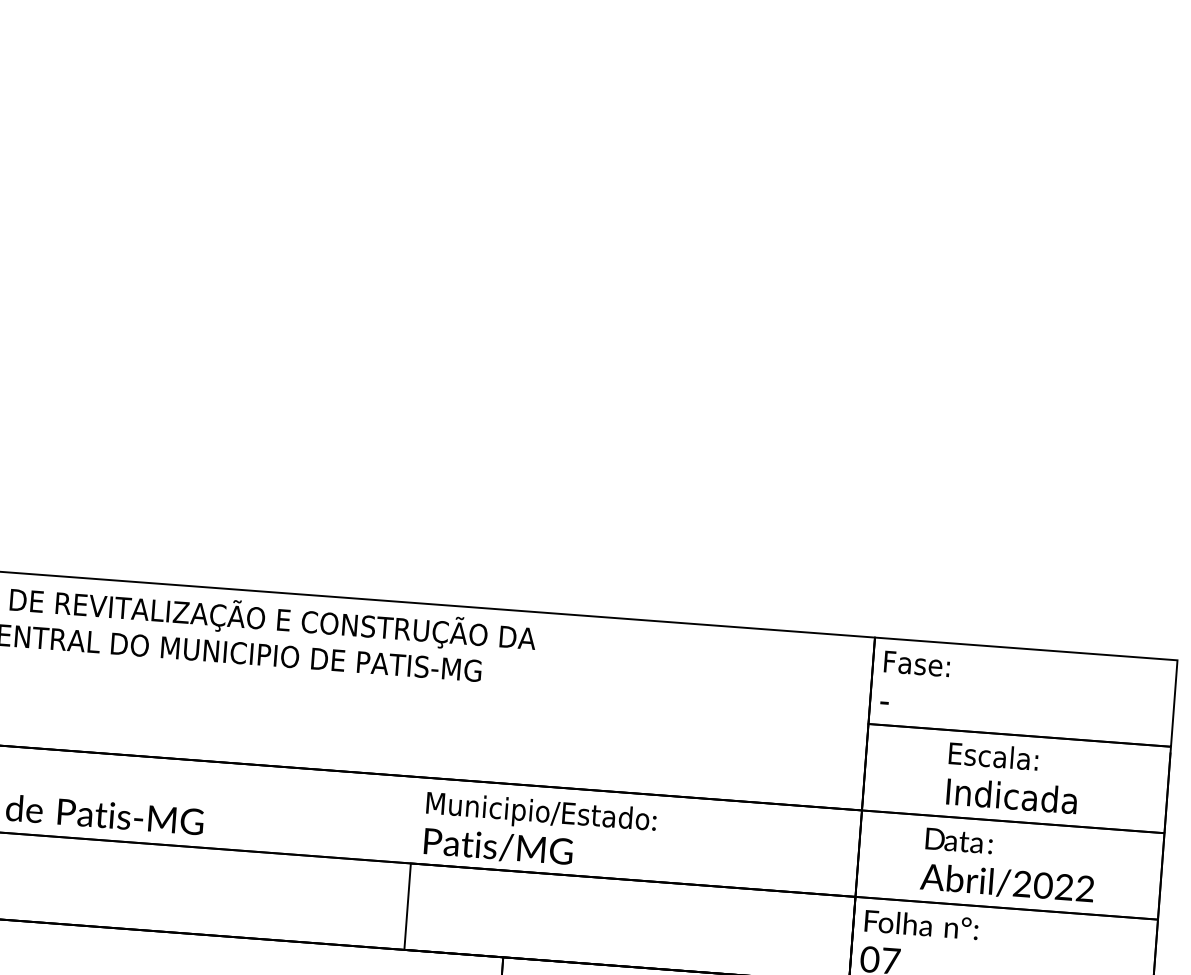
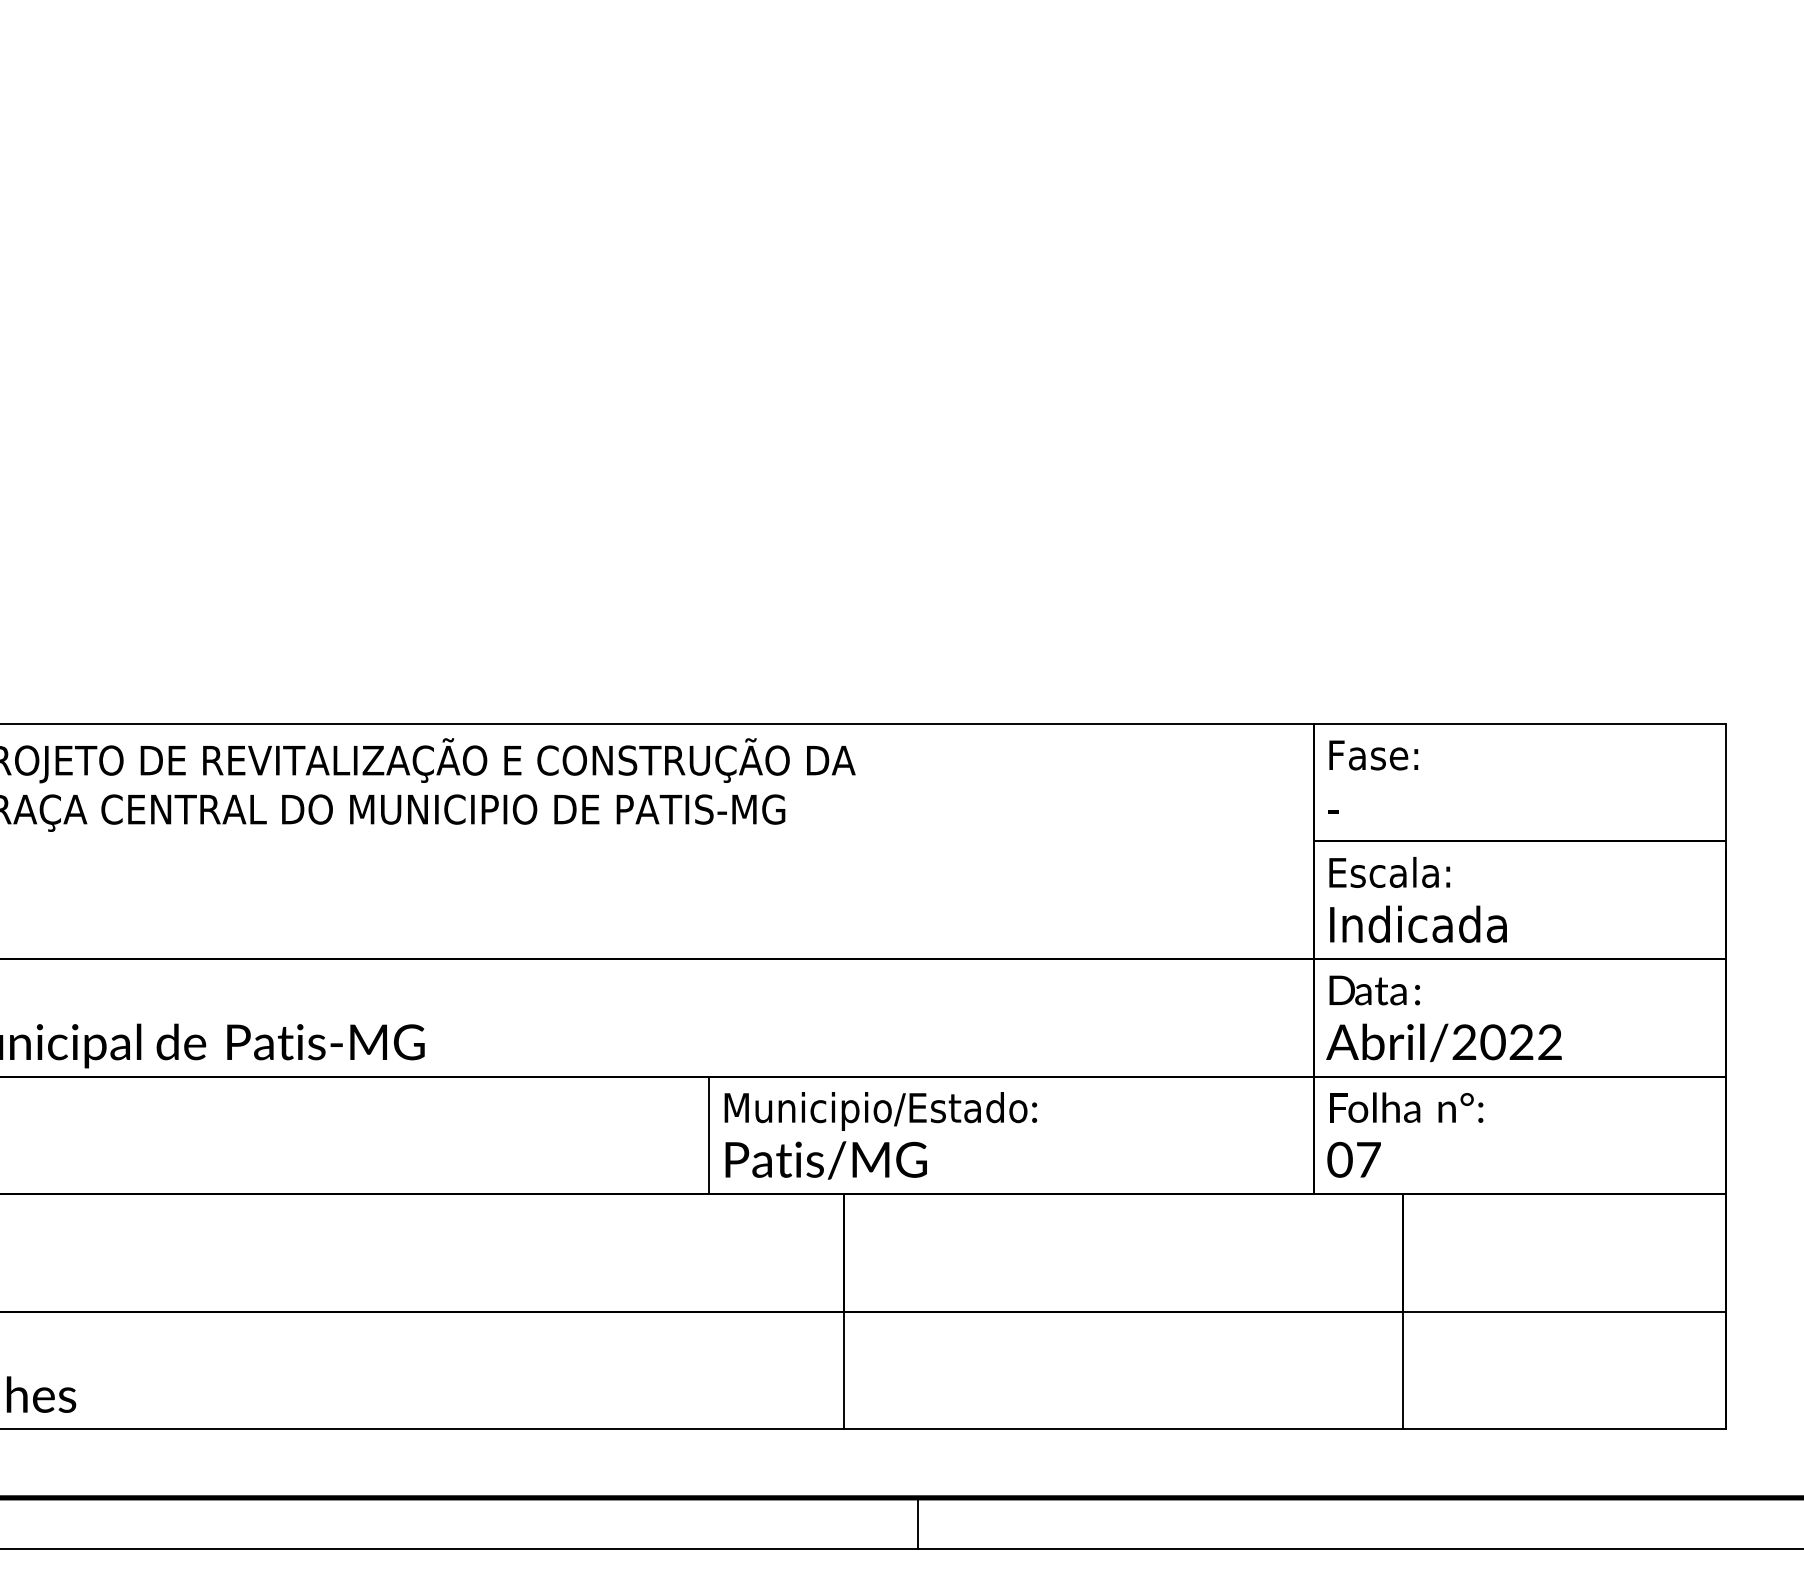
text: (1012, 777) -> (1417, 899), moved
text: (539, 831) -> (880, 1135), moved
text: (1008, 865) -> (1443, 1018), moved

